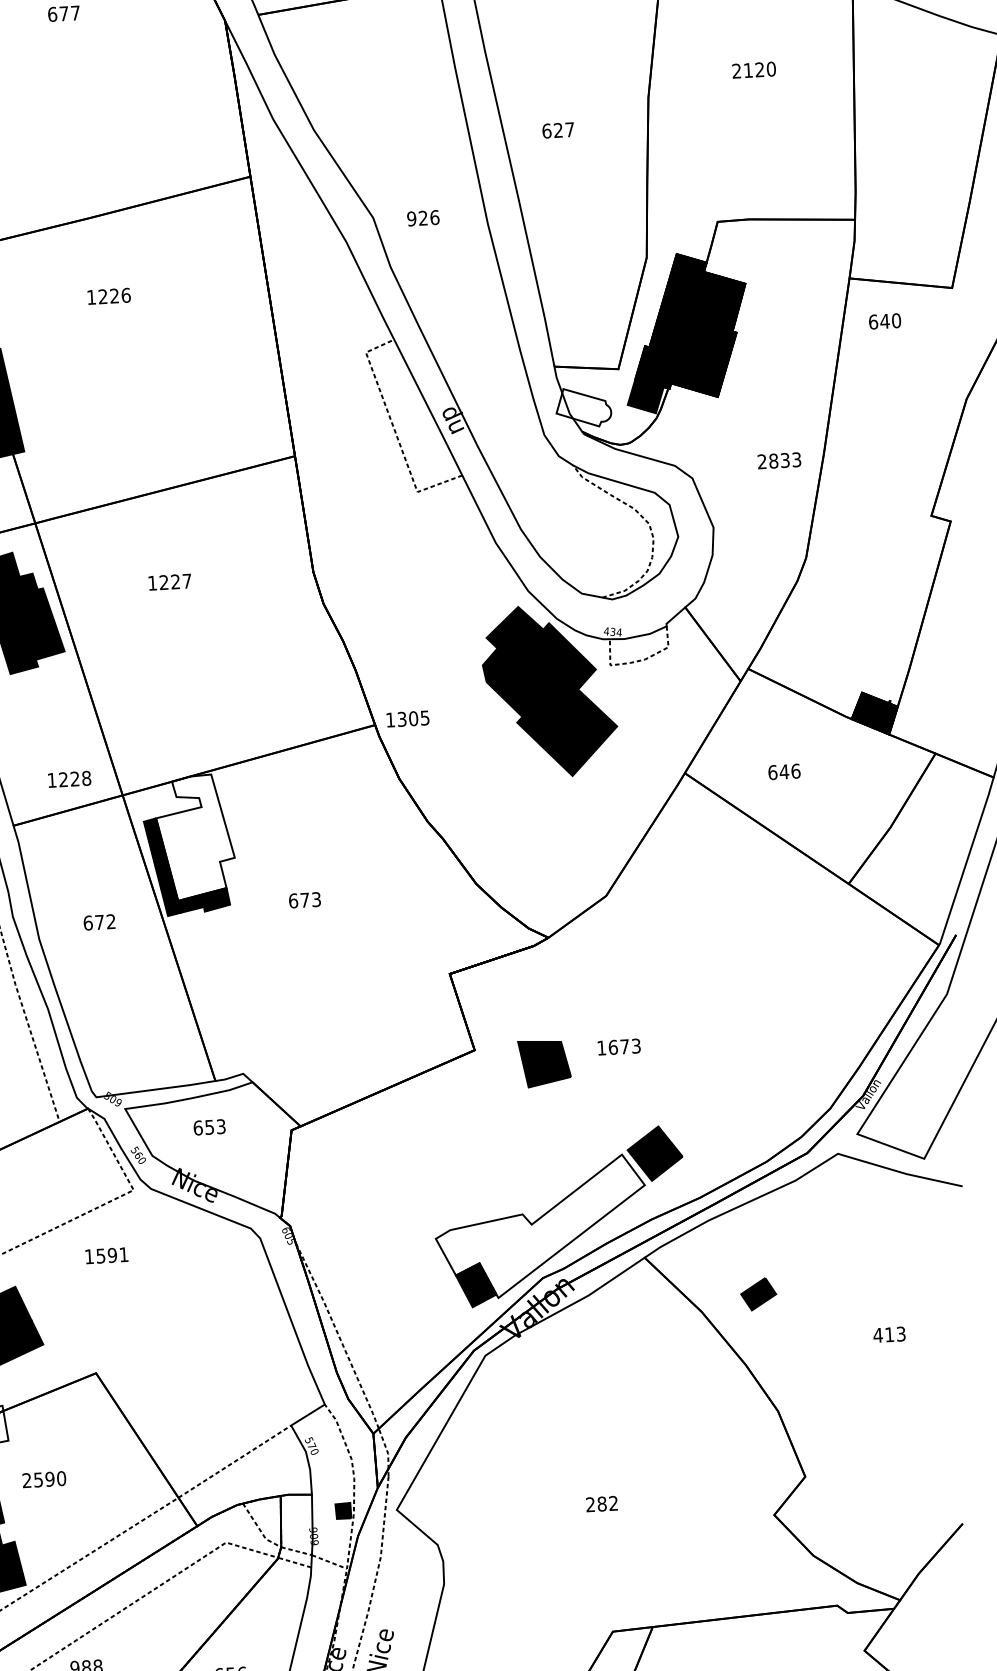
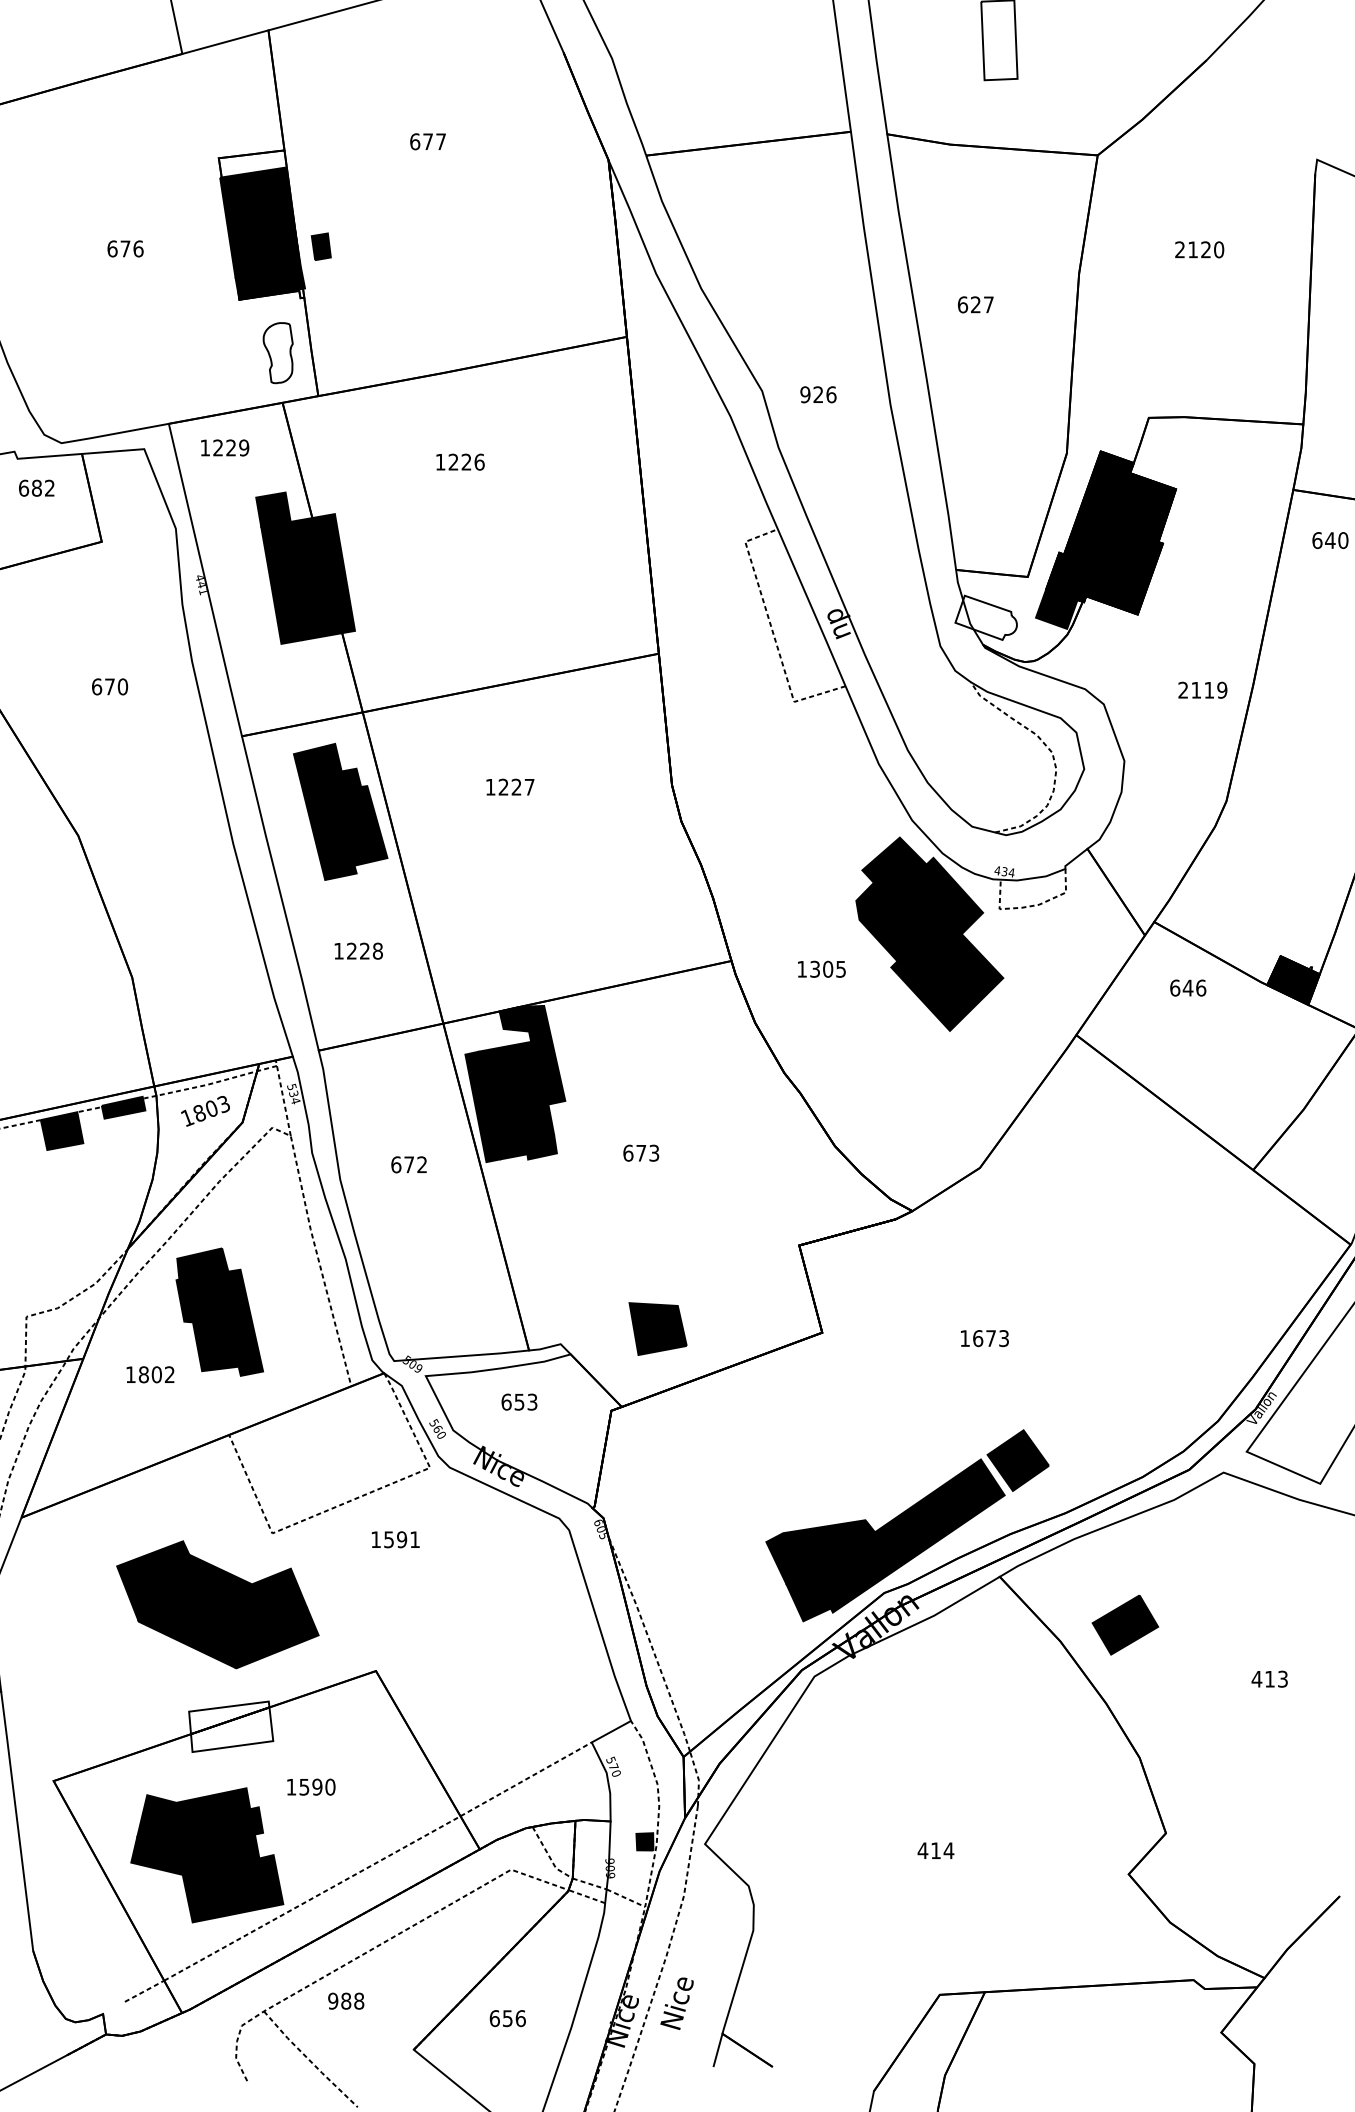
text: (785, 459) -> (1209, 689), 2833 -> 2119
text: (407, 718) -> (821, 968), moved
text: (784, 771) -> (1188, 987), moved
text: (69, 778) -> (358, 950), moved
fill: (195, 837) -> (522, 1075), added
part: (544, 1062) -> (657, 1328), moved
fill: (541, 1226) -> (885, 1535), added
part: (758, 1294) -> (1125, 1625), size x1.67
text: (27, 1480) -> (291, 1786), 2590 -> 1590
text: (601, 1503) -> (935, 1850), 282 -> 414

